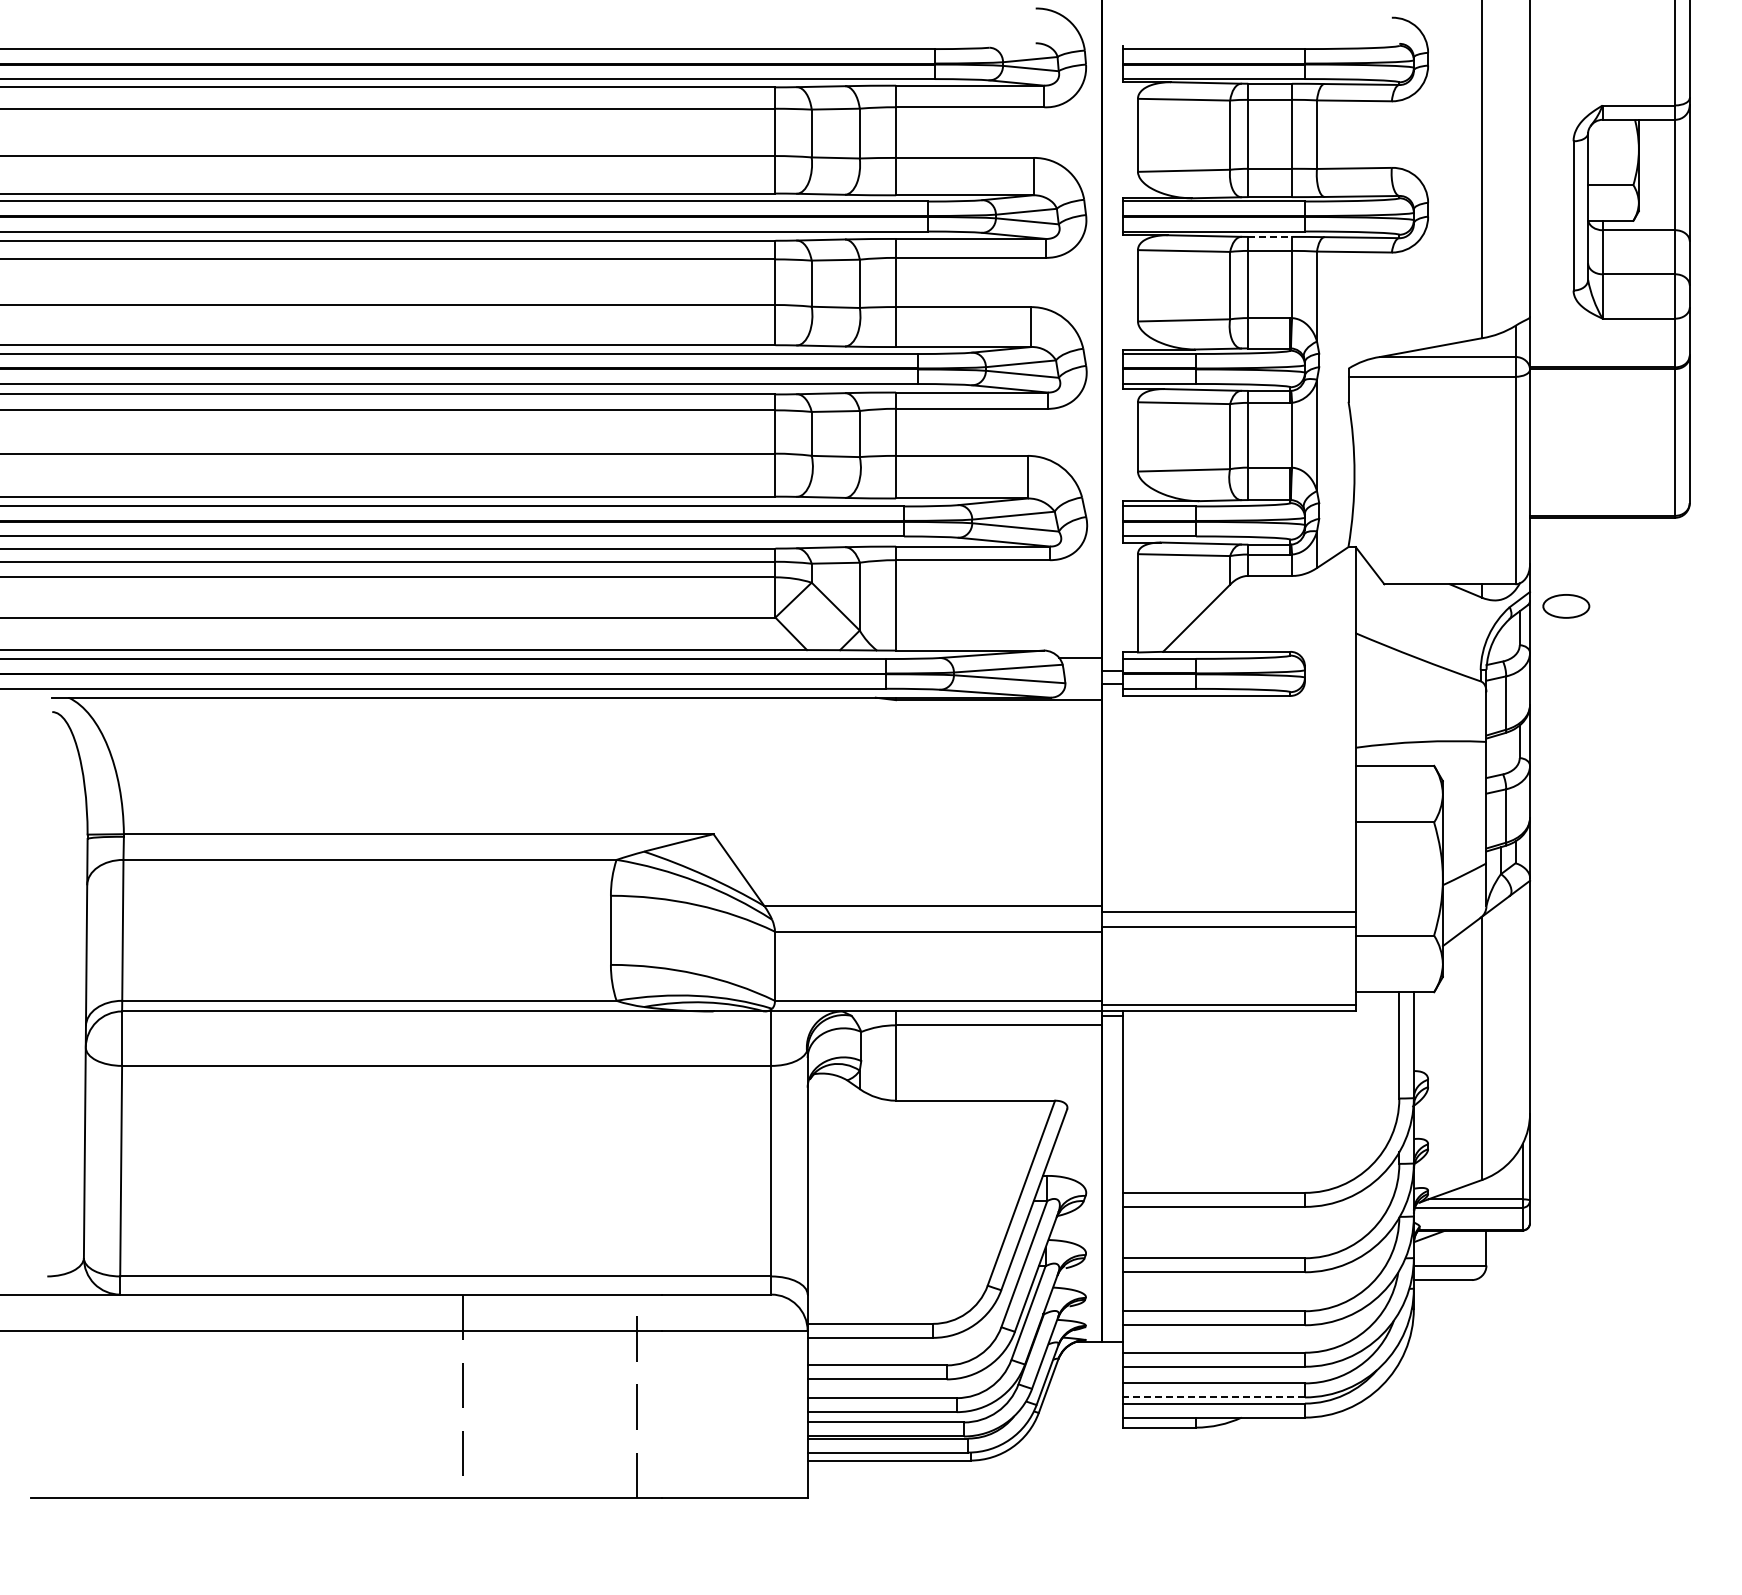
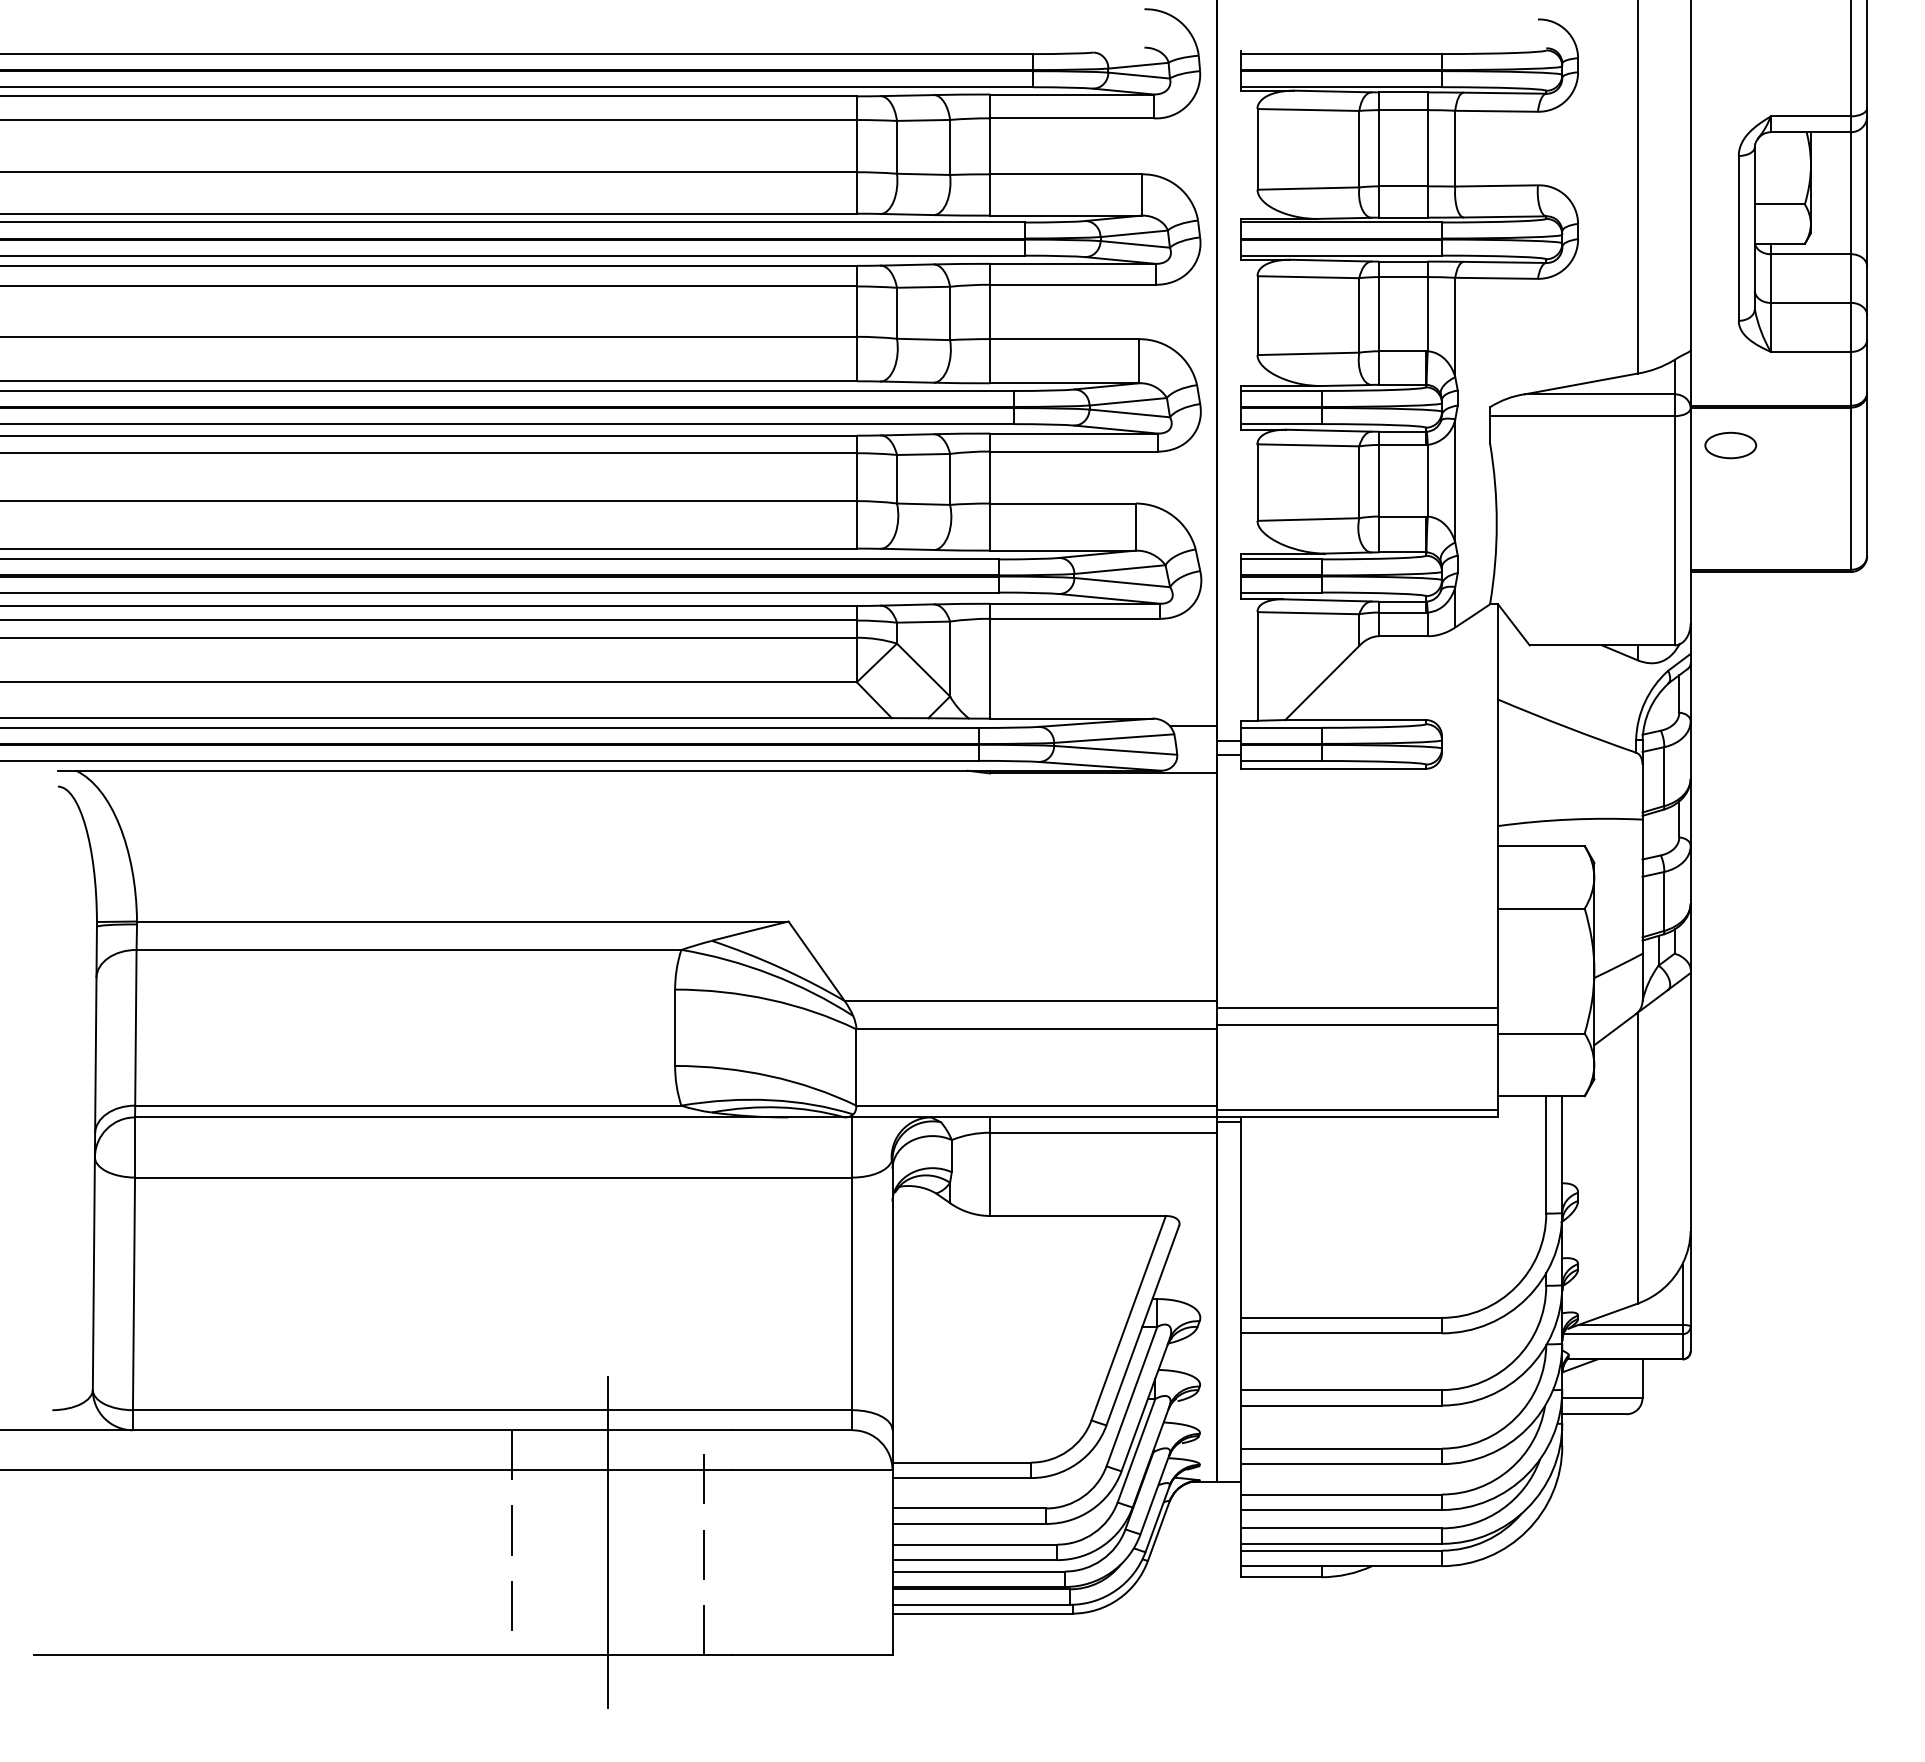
line: (1270, 236) -> (1403, 261), dashed -> solid
part: (1566, 606) -> (1730, 445), moved
line: (549, 1396) -> (607, 1542), added
line: (1214, 1397) -> (1342, 1543), dashed -> solid

